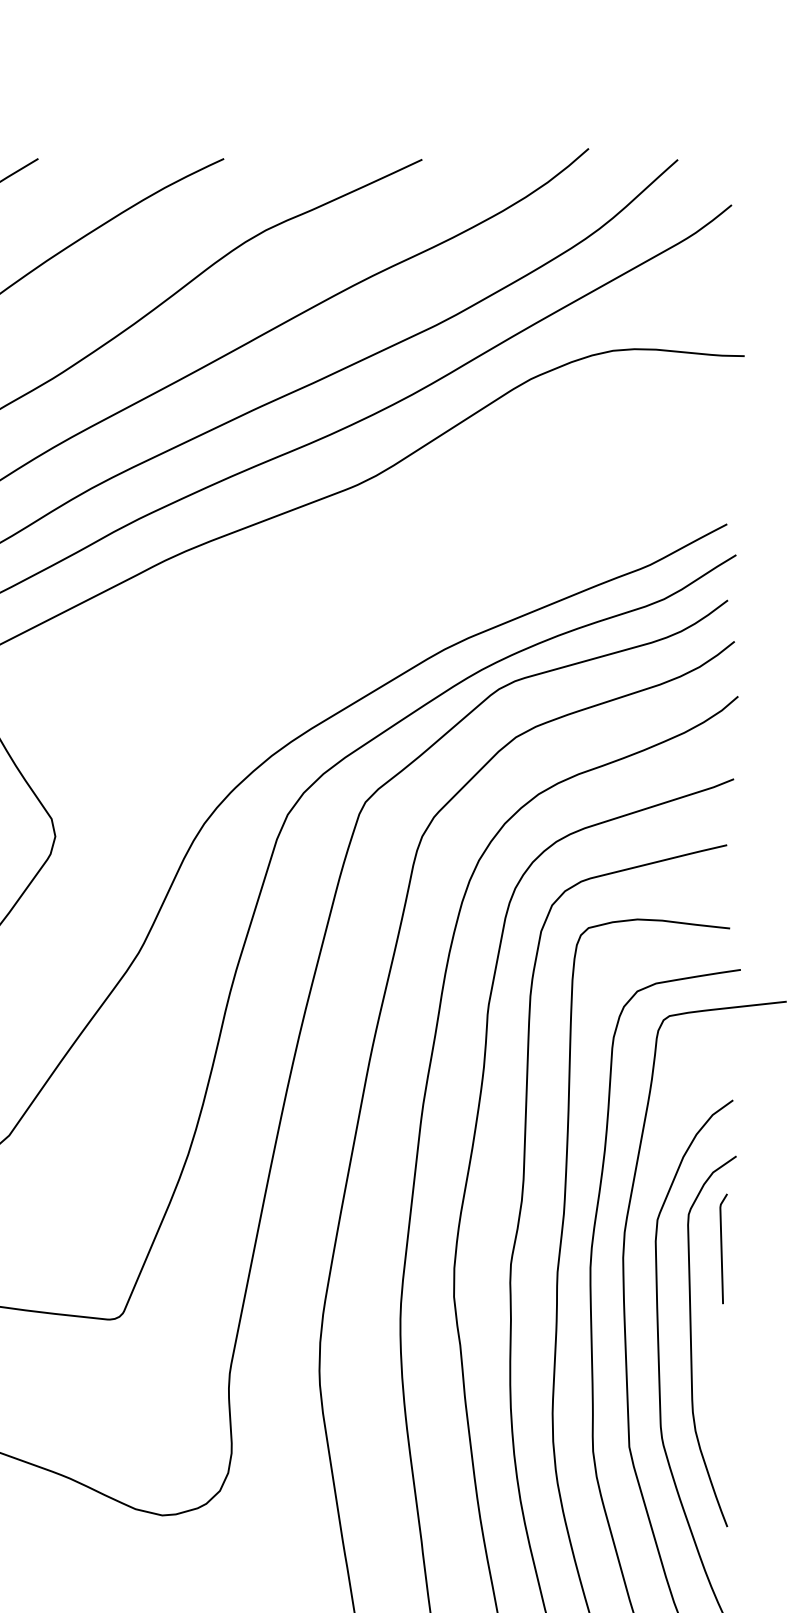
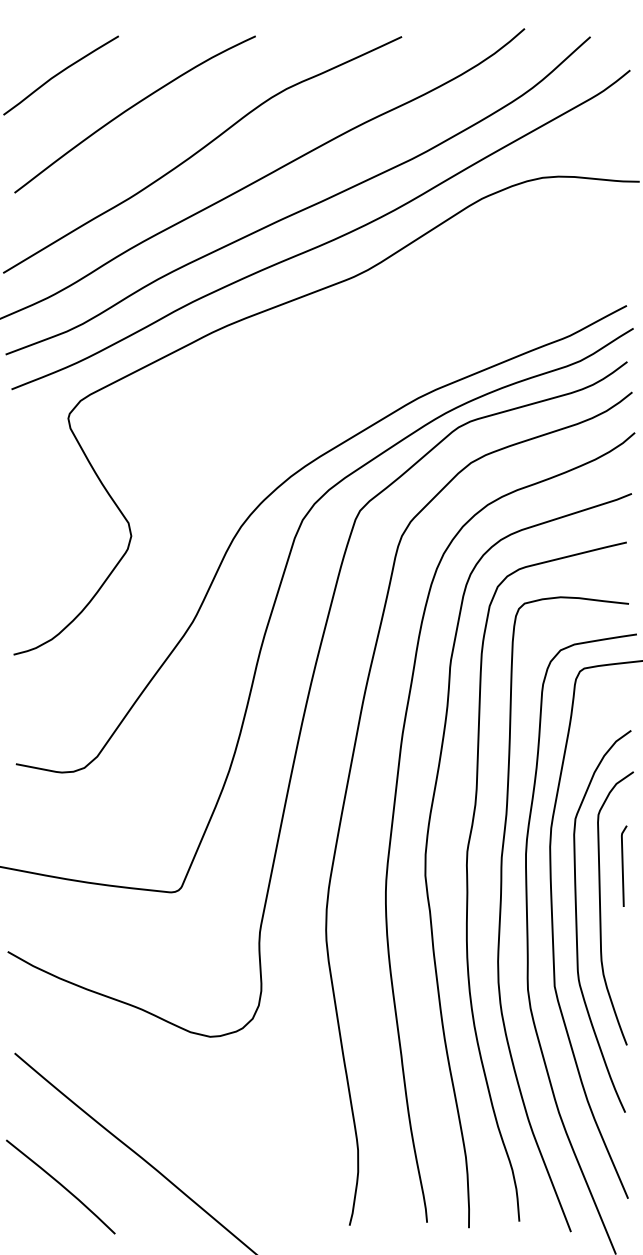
curve: (722, 1247) -> (623, 865), moved

